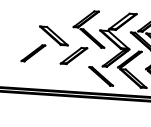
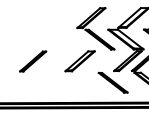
part: (53, 35) -> (54, 39), removed

